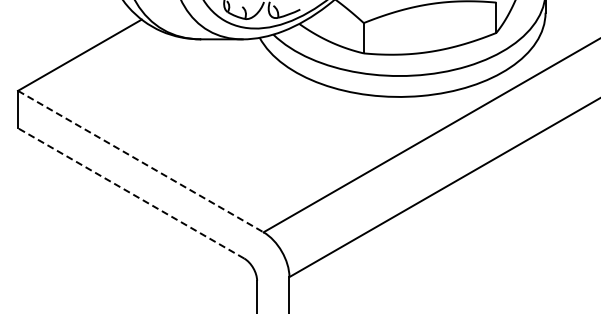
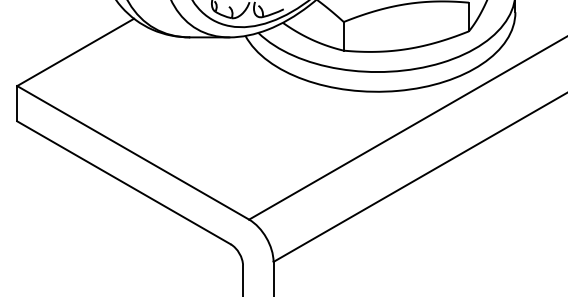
line: (140, 161) -> (132, 152), dashed -> solid
line: (131, 193) -> (124, 182), dashed -> solid

